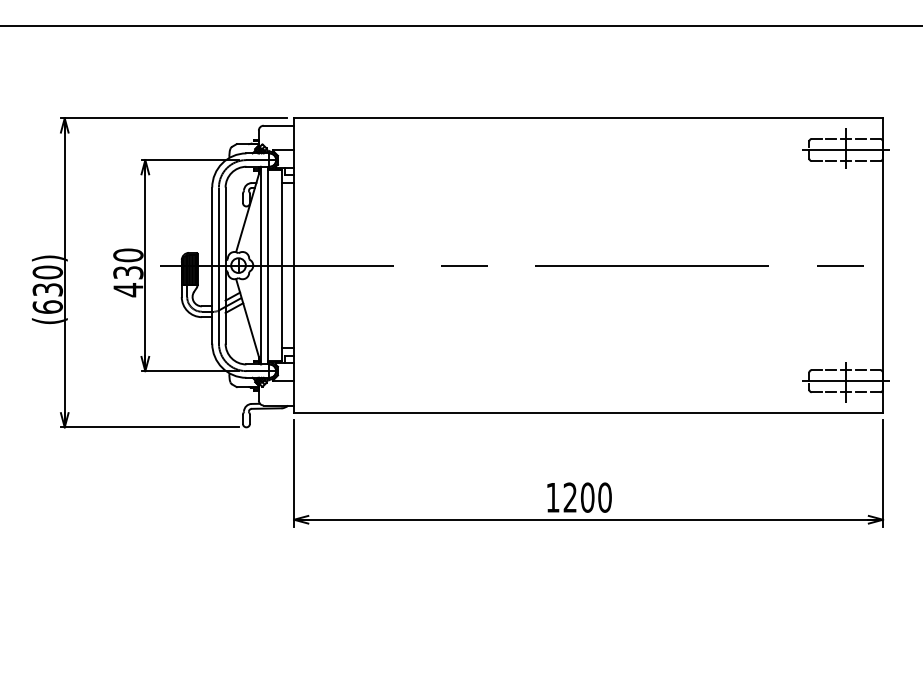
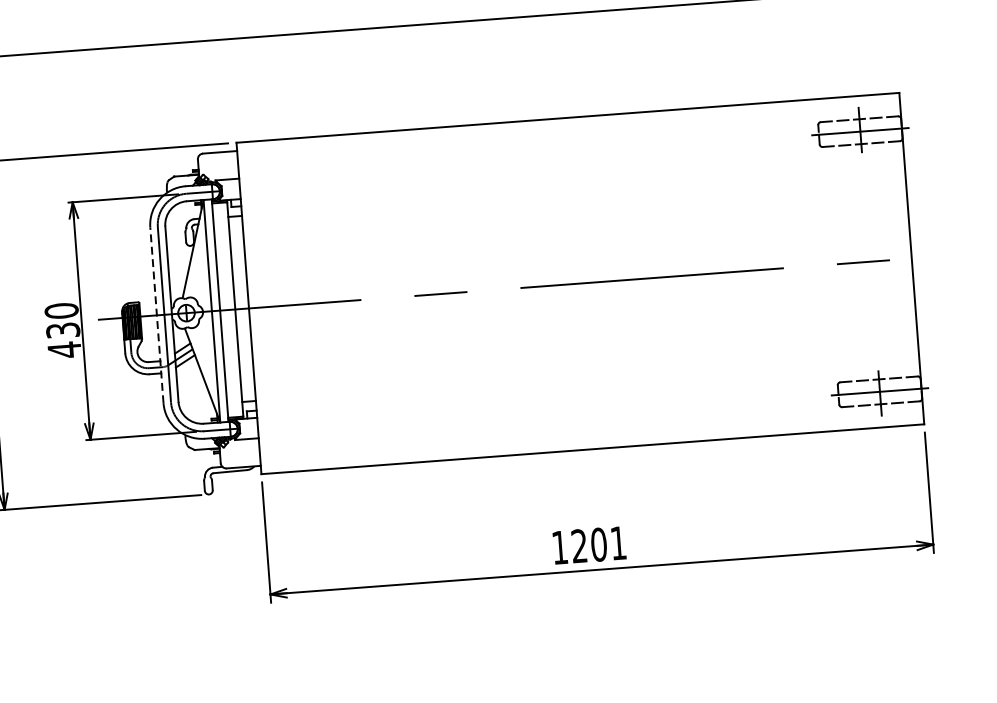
line: (212, 265) -> (157, 315), solid -> dashed
text: (604, 497) -> (617, 543), 1200 -> 1201

